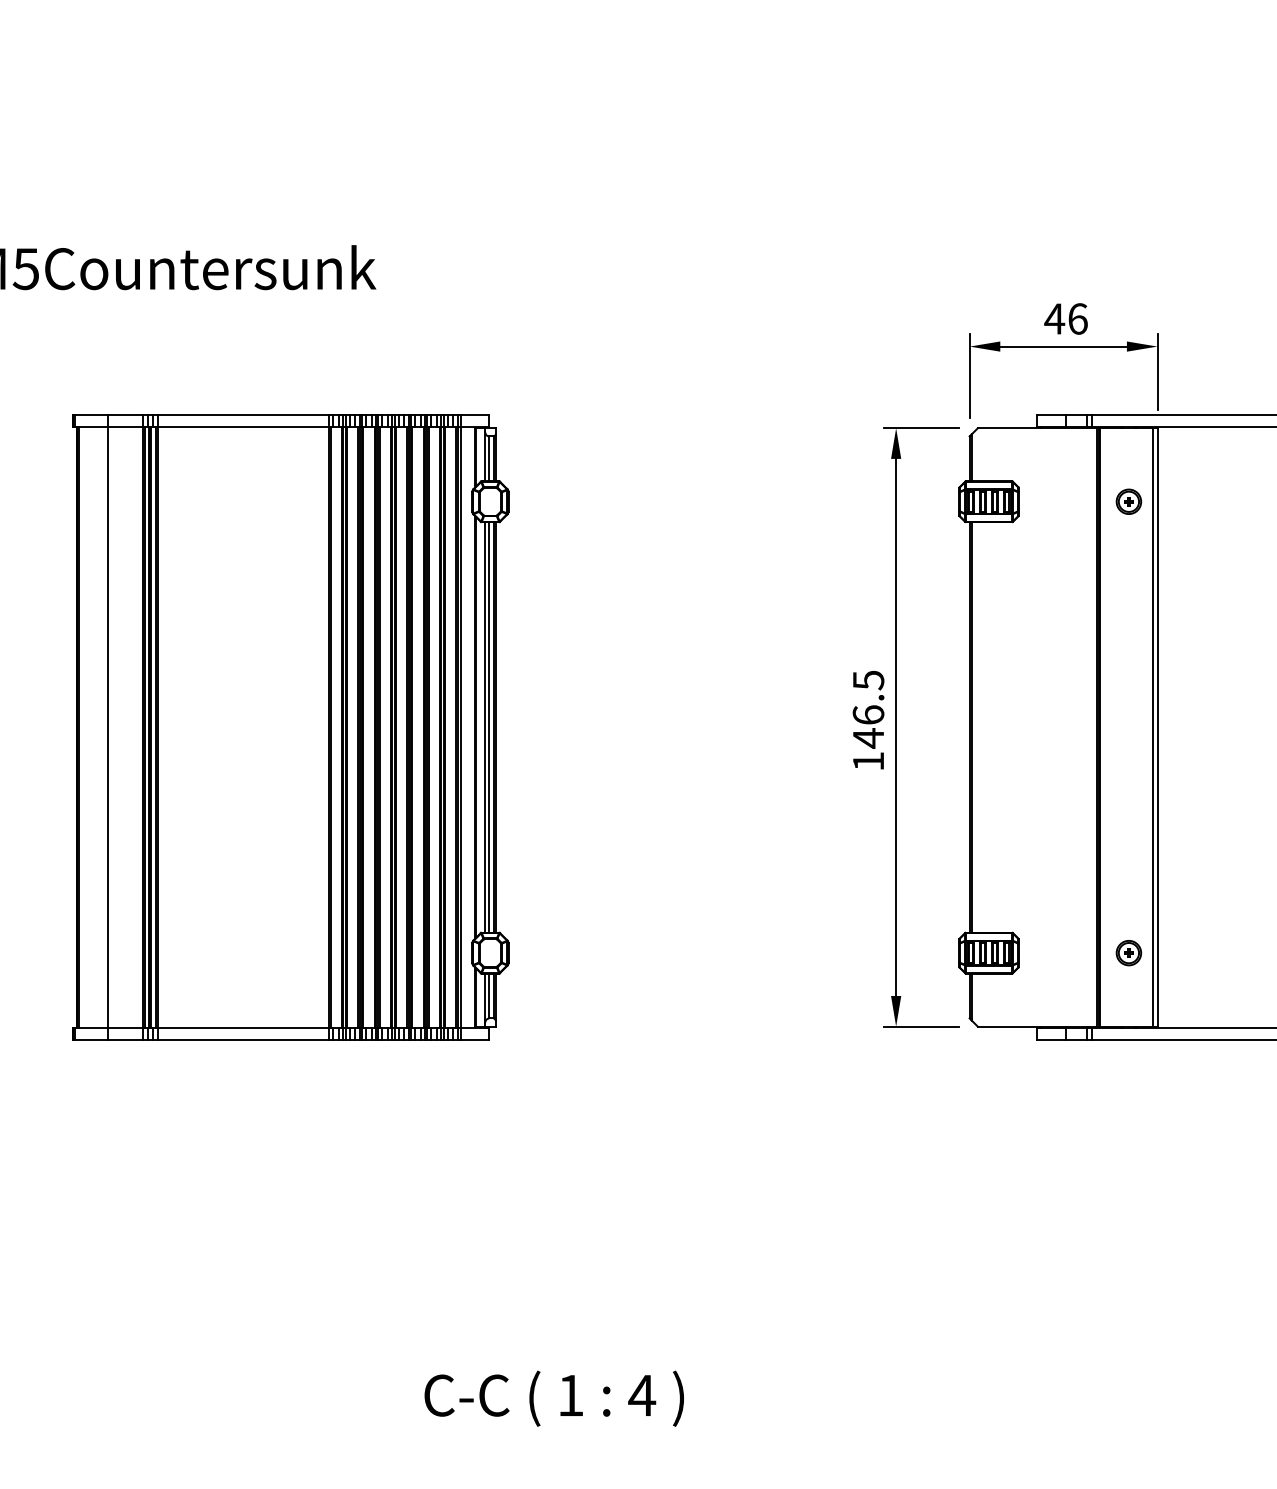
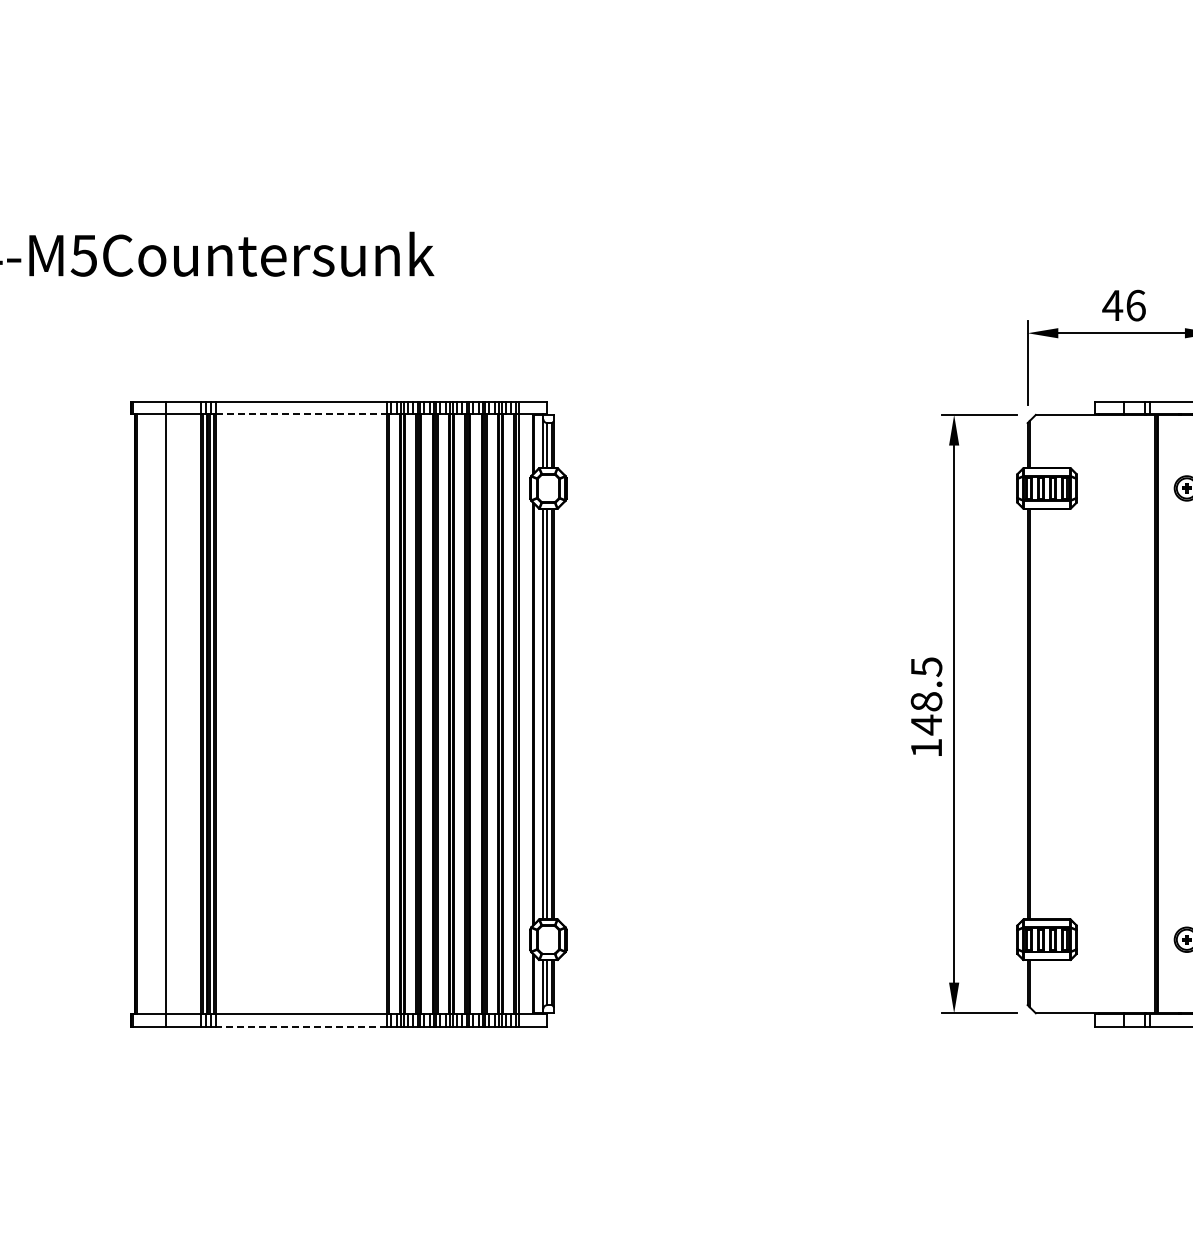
line: (243, 427) -> (301, 414), solid -> dashed
text: (868, 714) -> (926, 701), 146.5 -> 148.5
line: (243, 1039) -> (301, 1026), solid -> dashed

